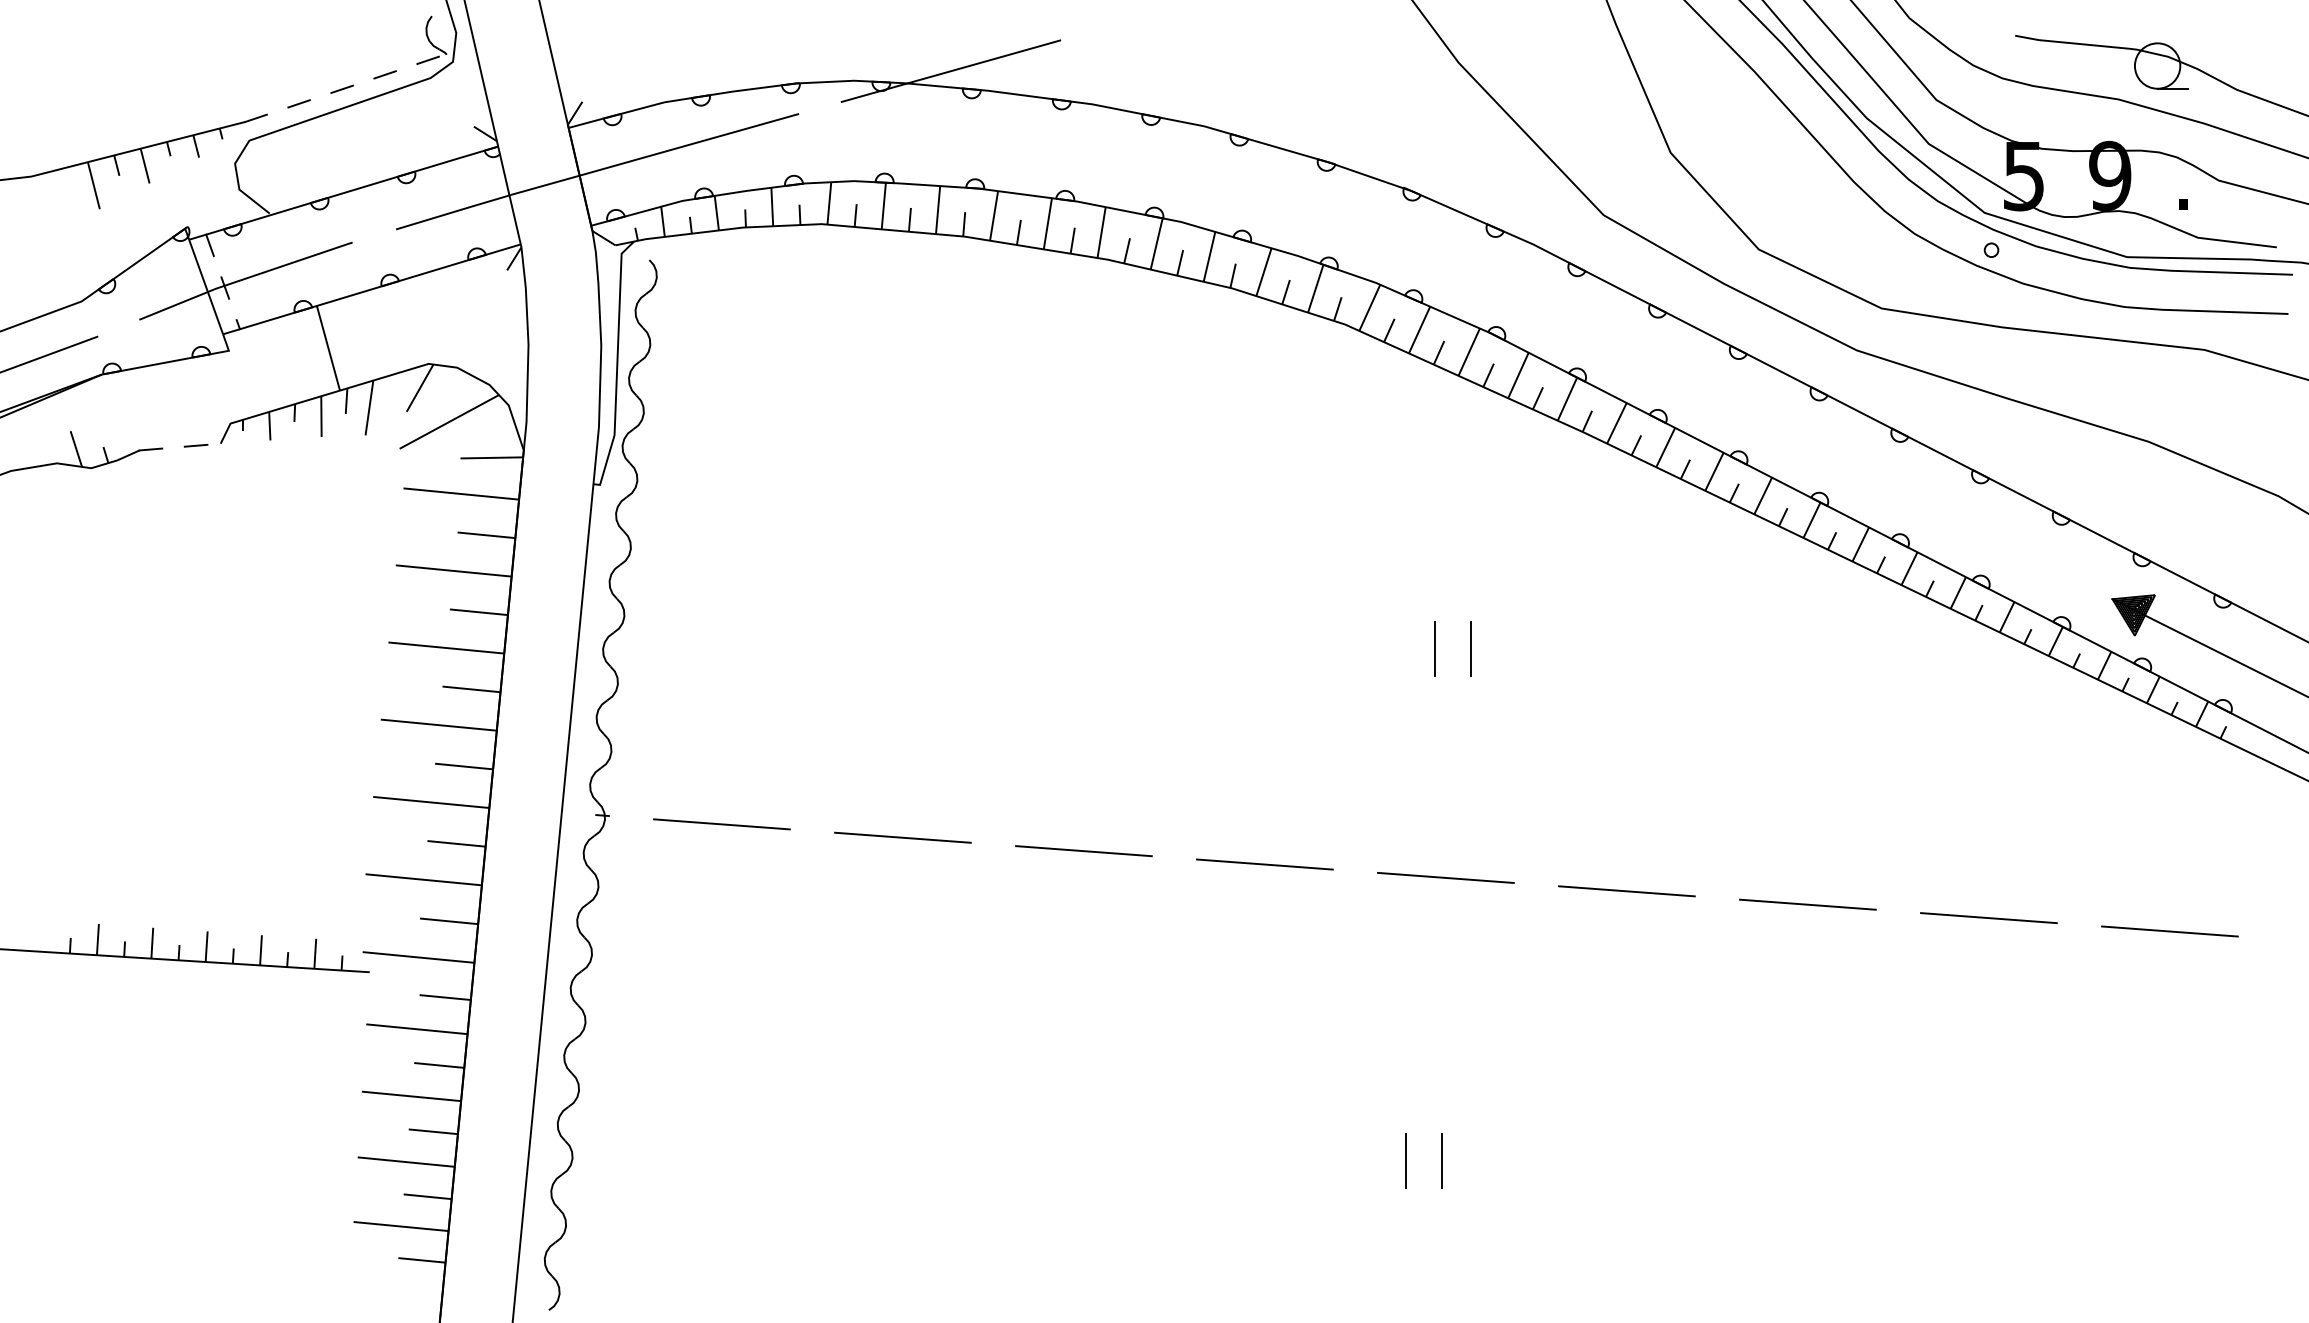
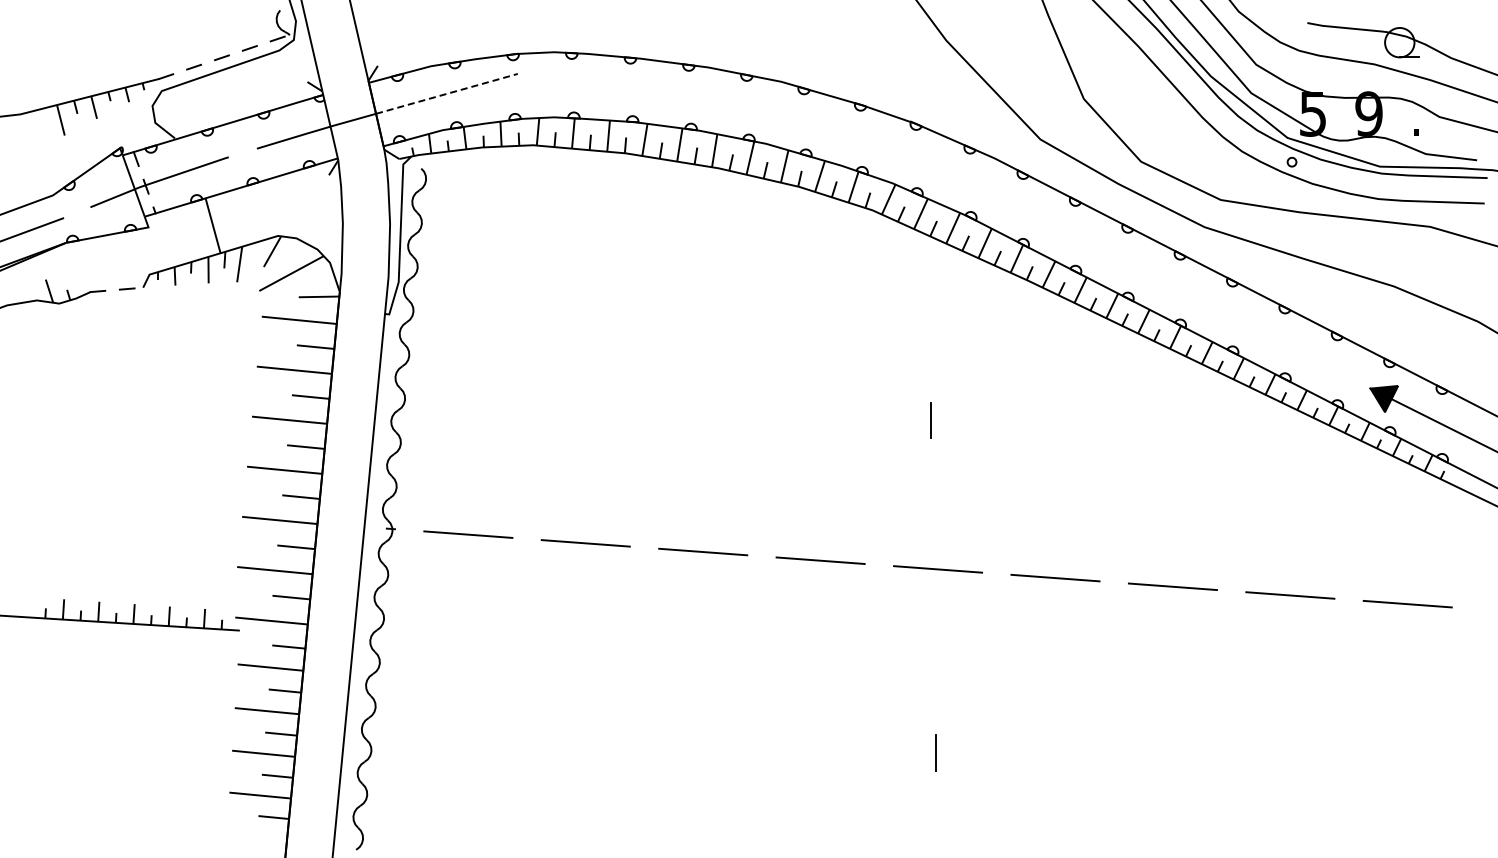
line: (950, 70) -> (616, 45), removed
line: (688, 144) -> (446, 93), solid -> dashed
line: (1469, 648) -> (953, 420), removed
line: (1404, 1160) -> (911, 752), removed

